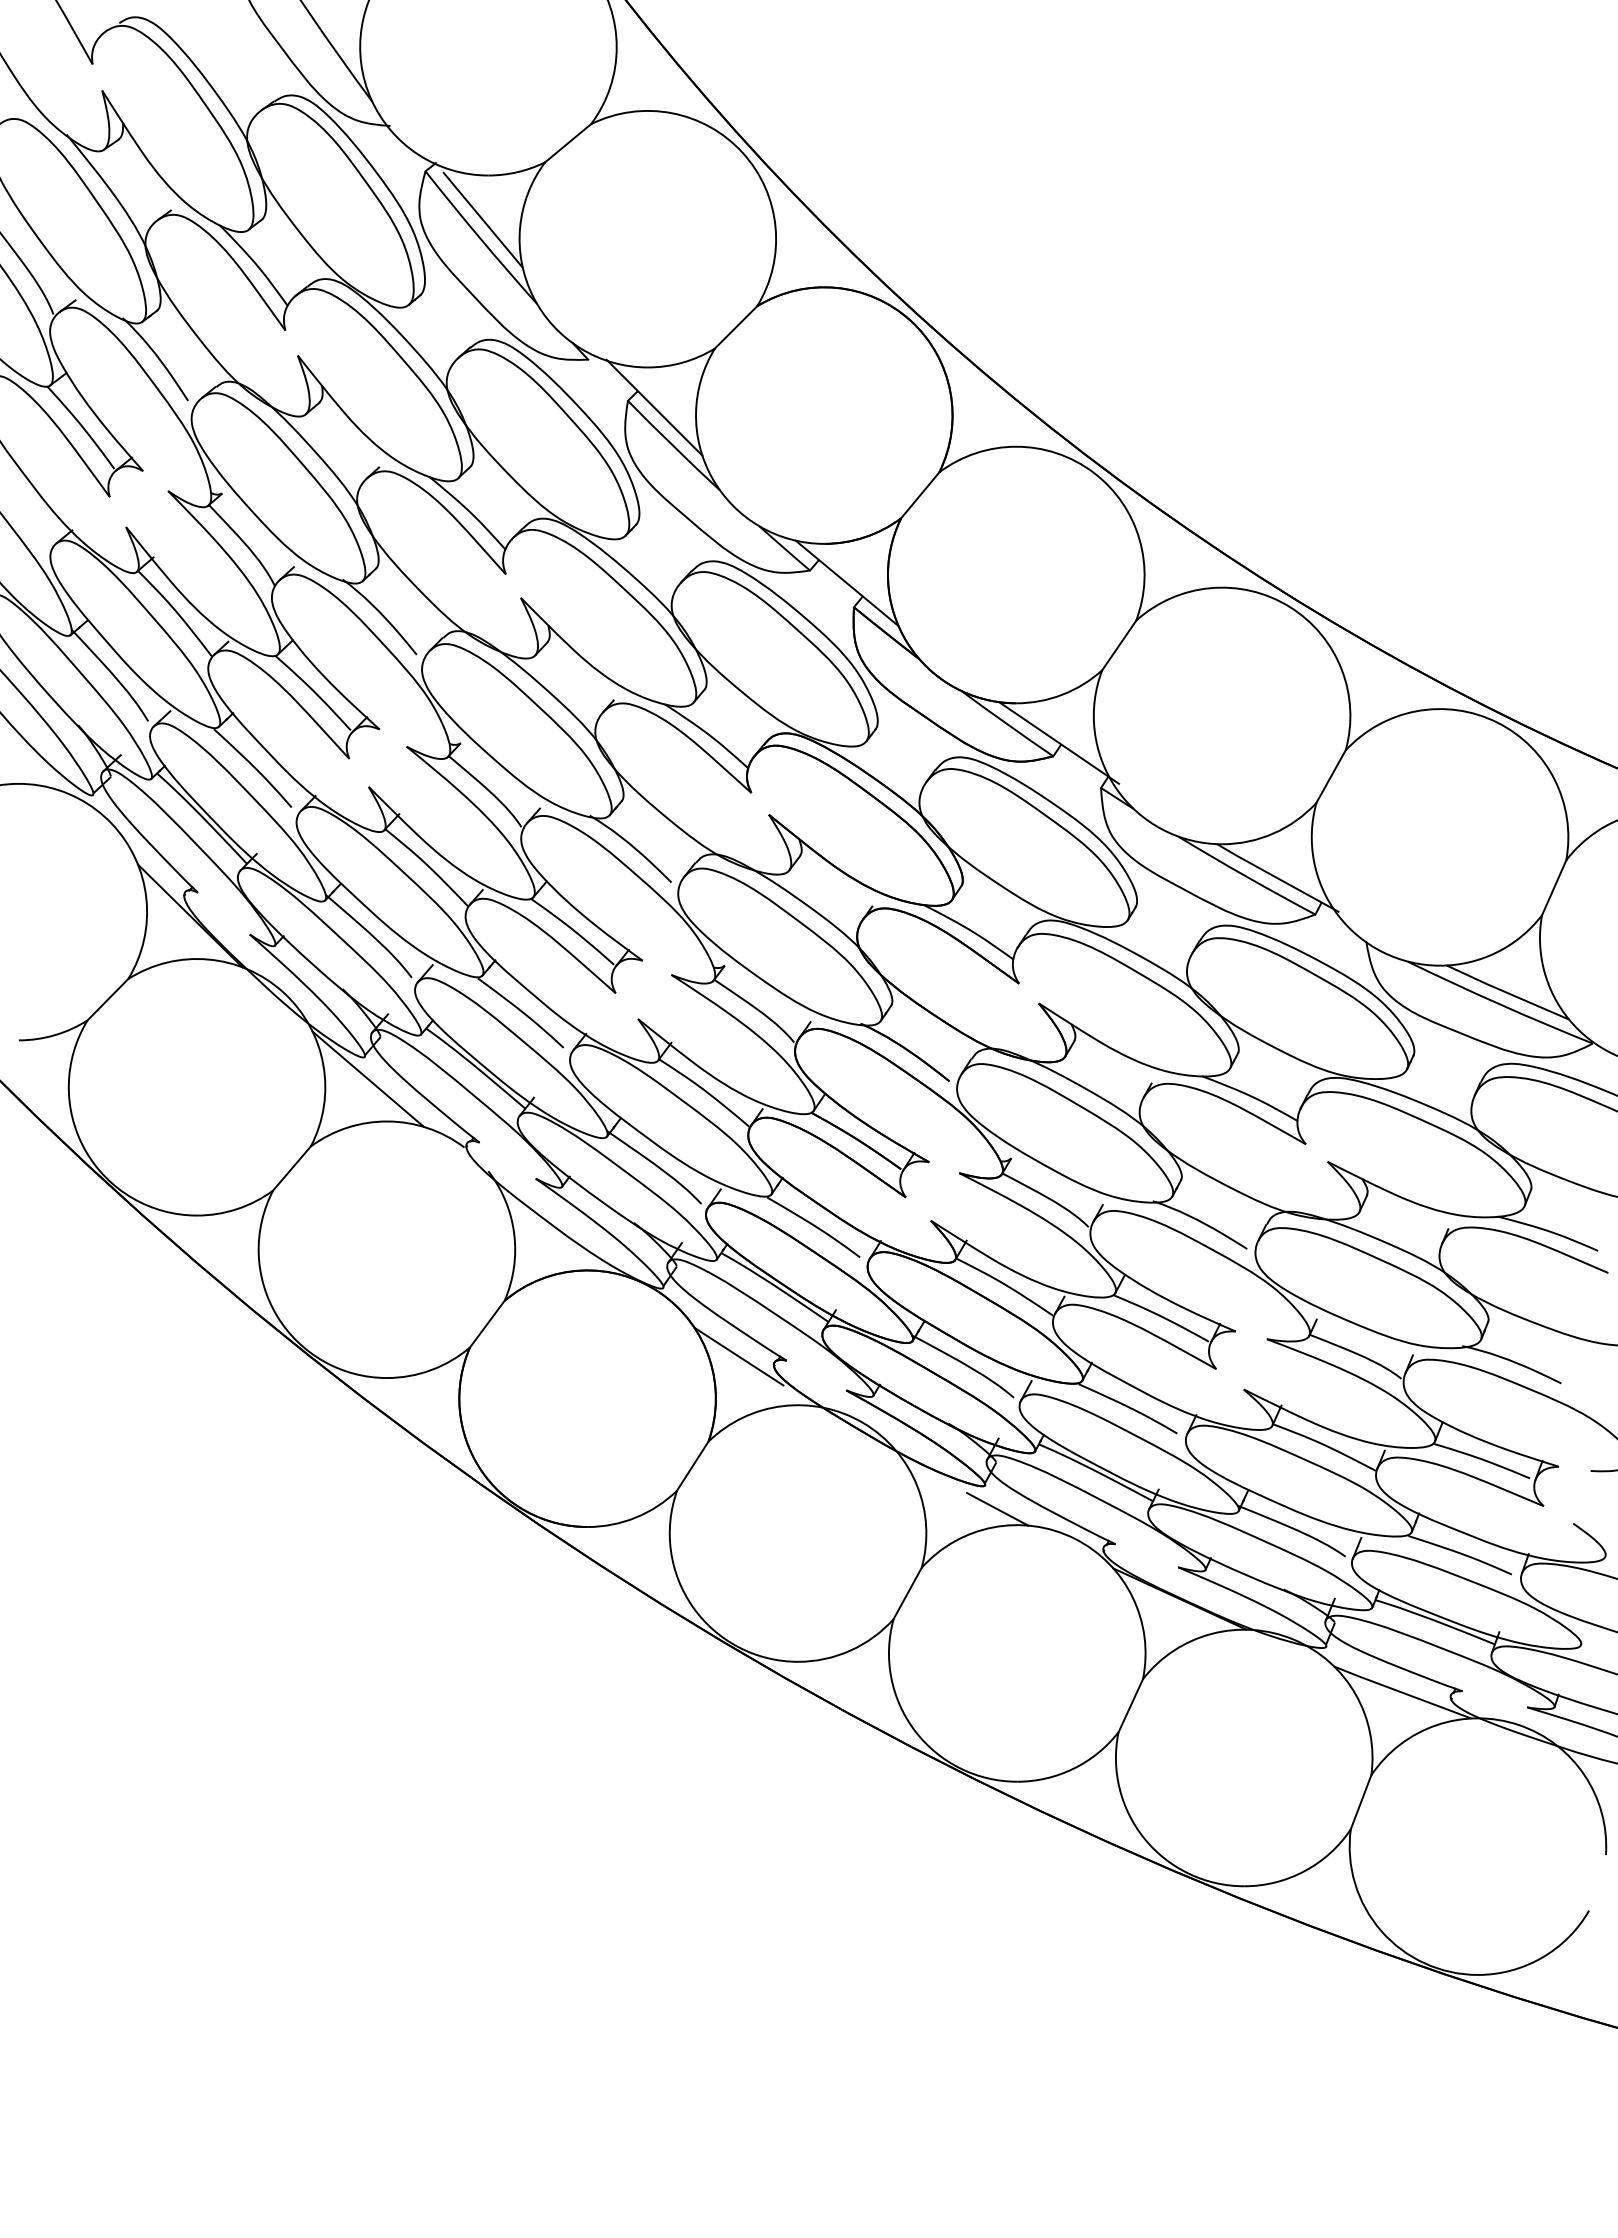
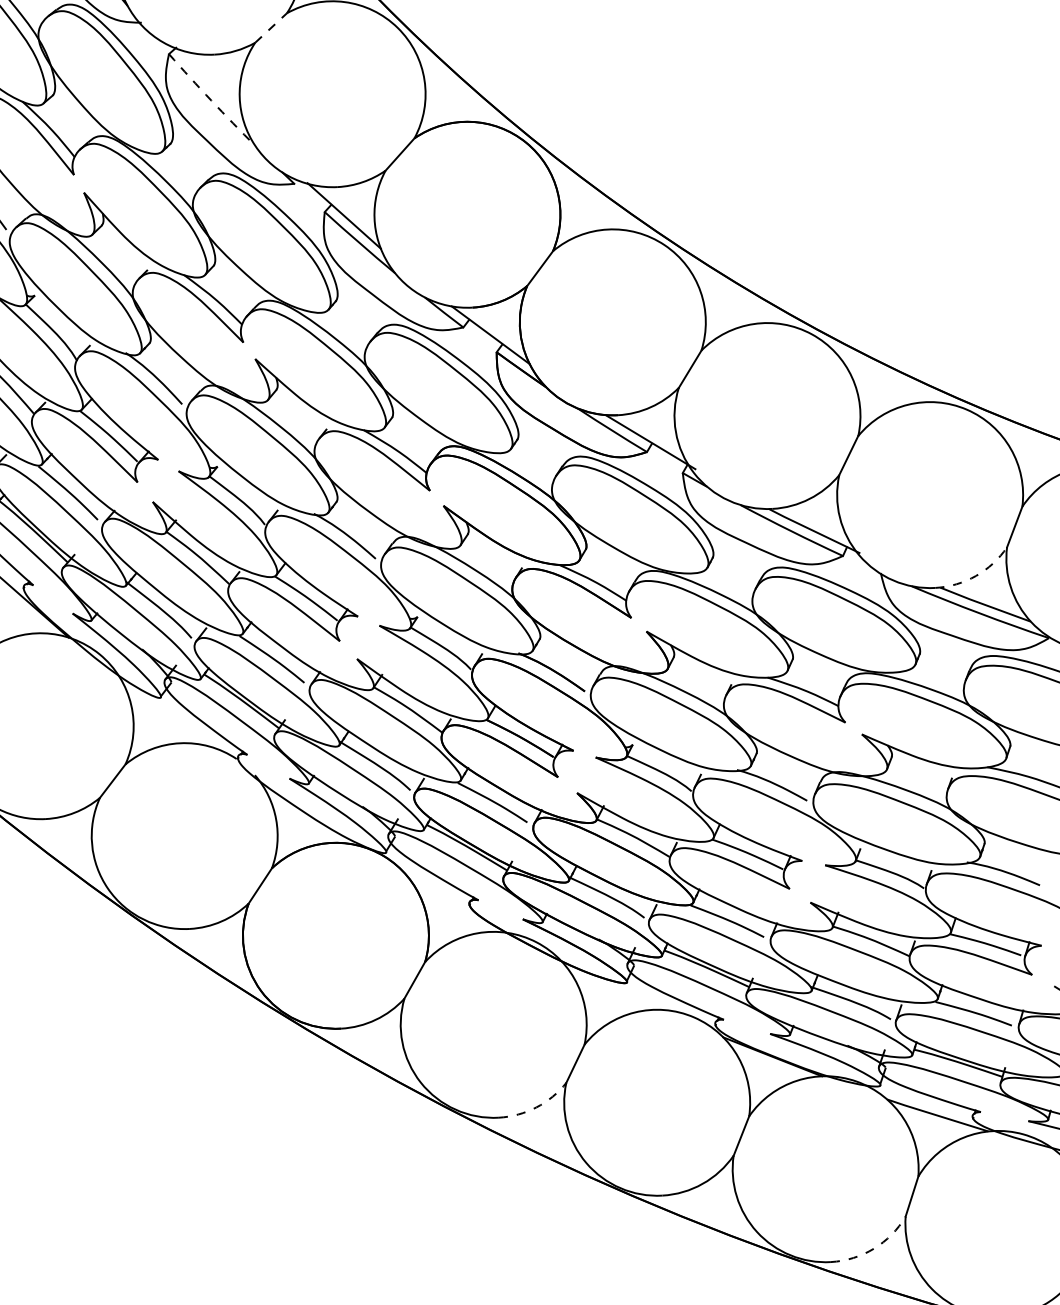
line: (568, 143) -> (271, 28), solid -> dashed
line: (482, 219) -> (212, 86), removed
arc: (480, 238) -> (211, 100), solid -> dashed
arc: (1497, 952) -> (976, 576), solid -> dashed
line: (368, 1078) -> (164, 712), removed
line: (738, 1356) -> (443, 899), removed
line: (997, 1509) -> (637, 999), removed
arc: (850, 1650) -> (536, 1107), solid -> dashed
arc: (1304, 1871) -> (873, 1248), solid -> dashed

